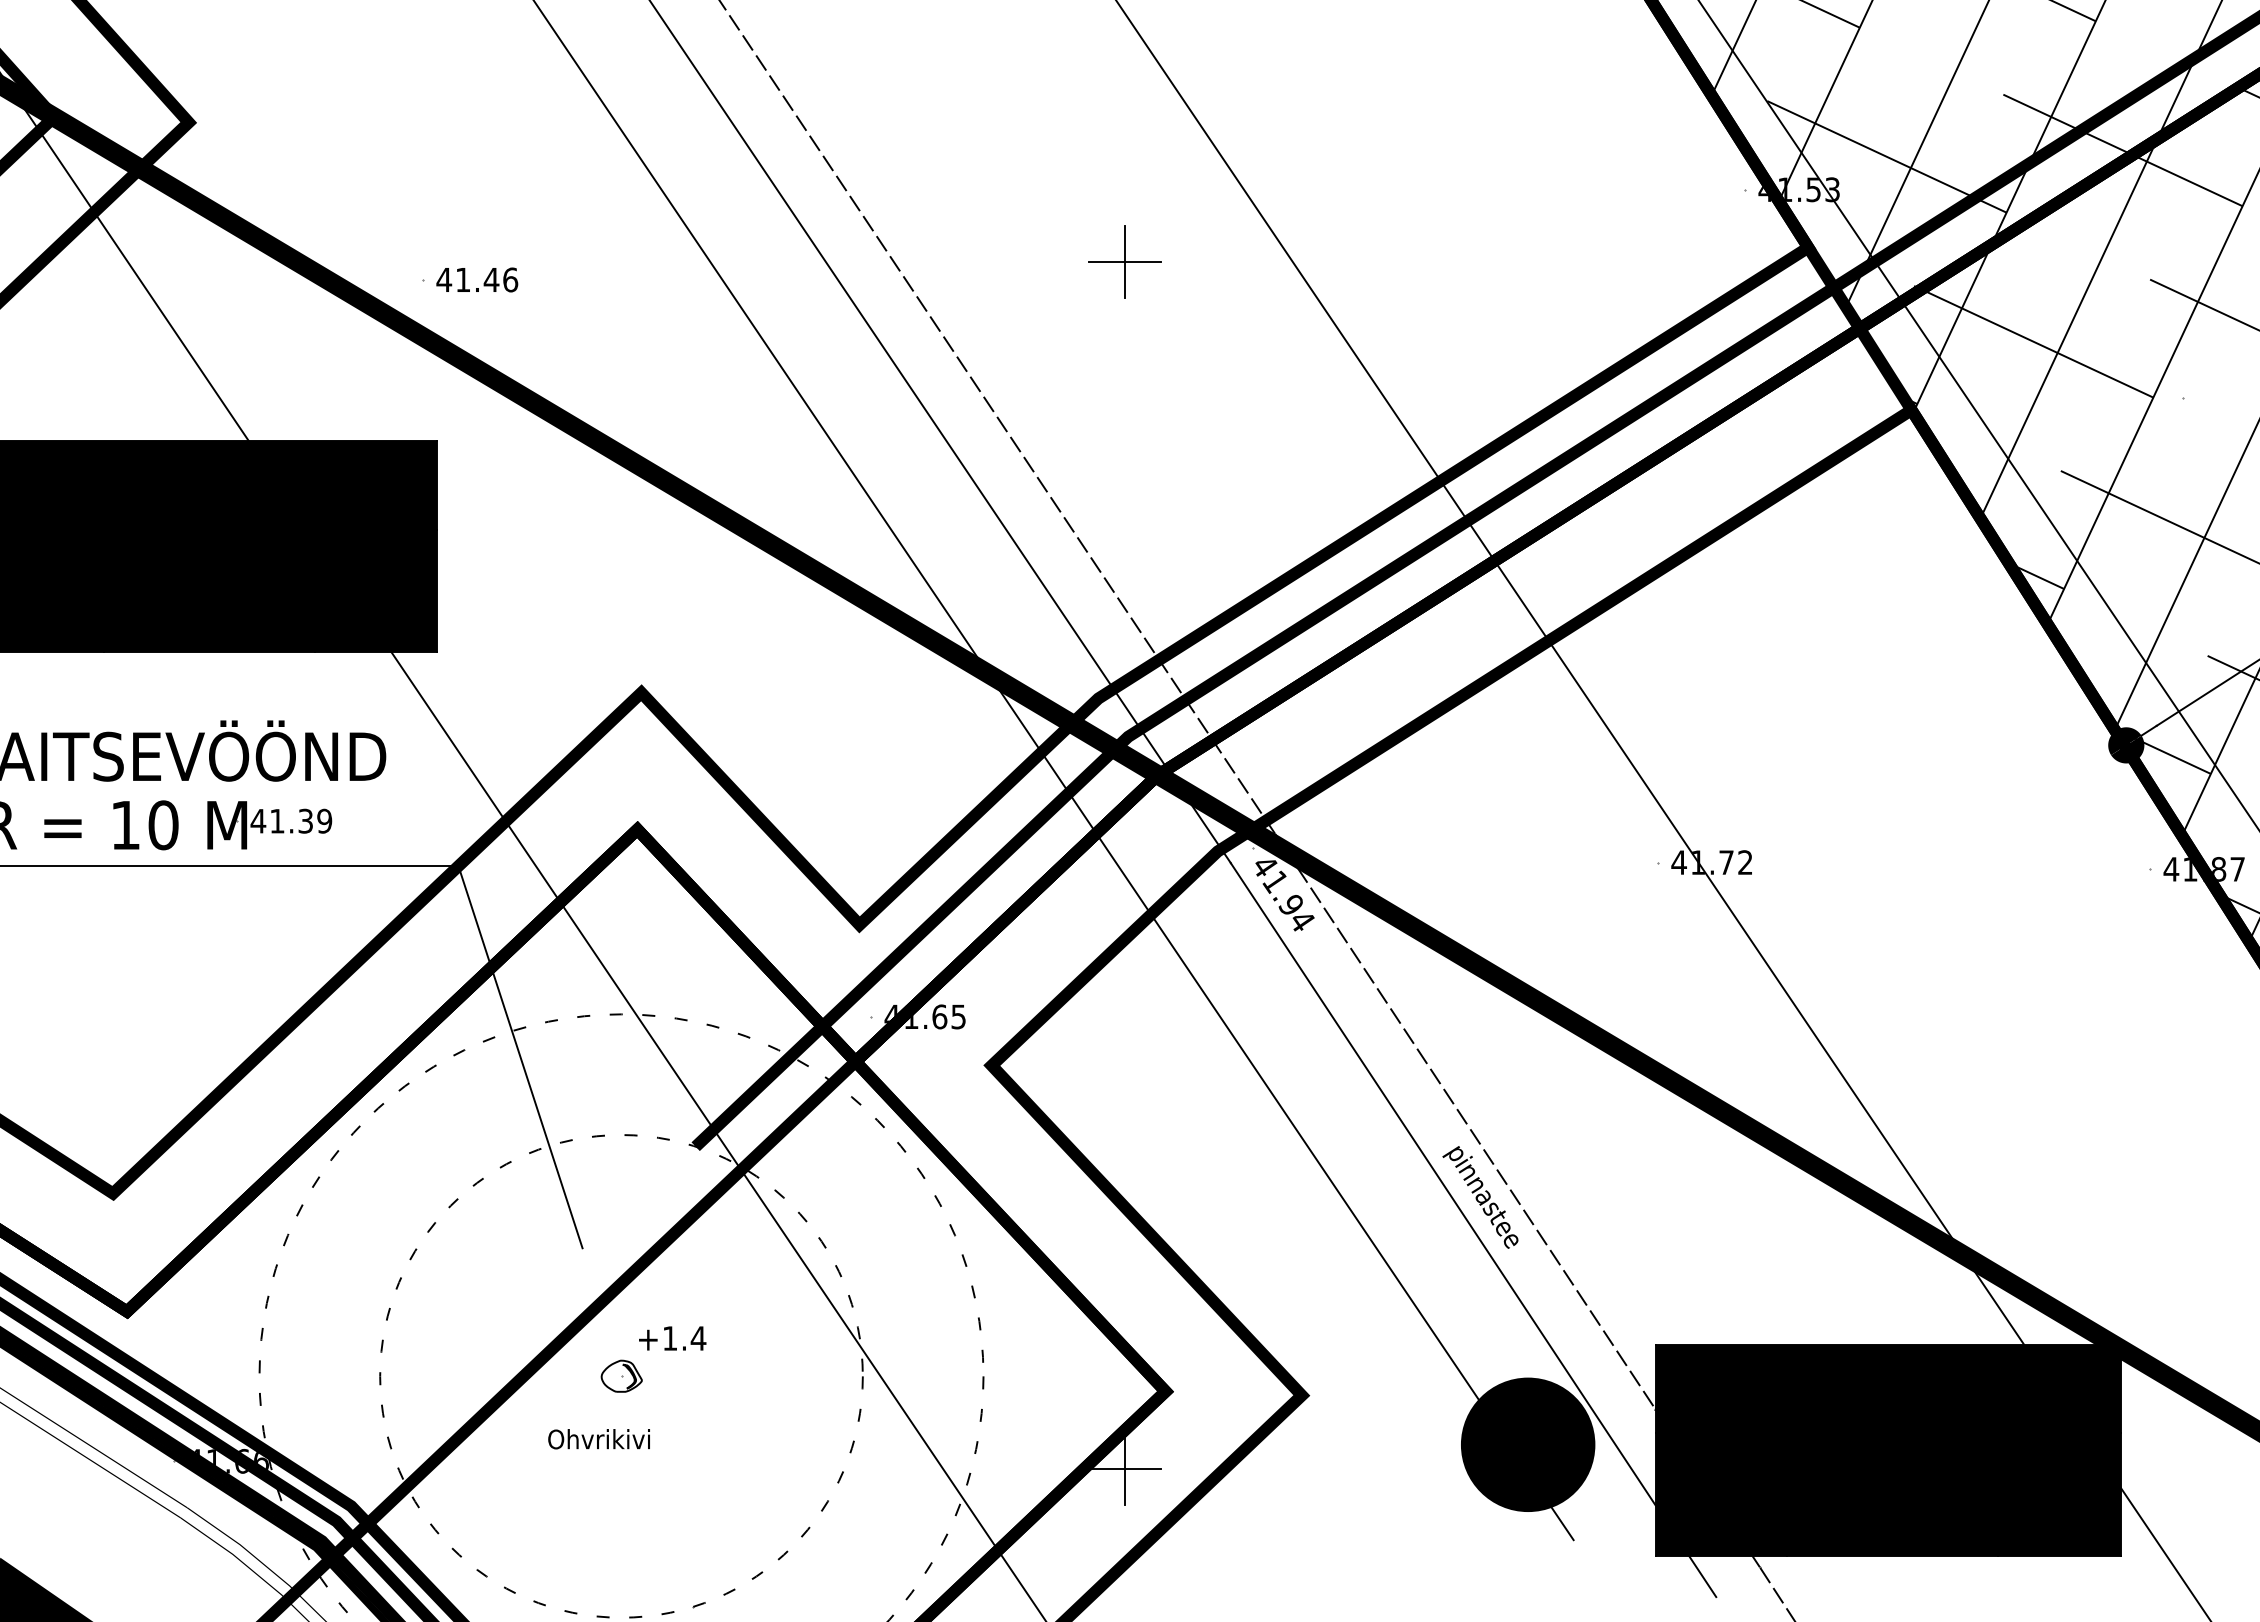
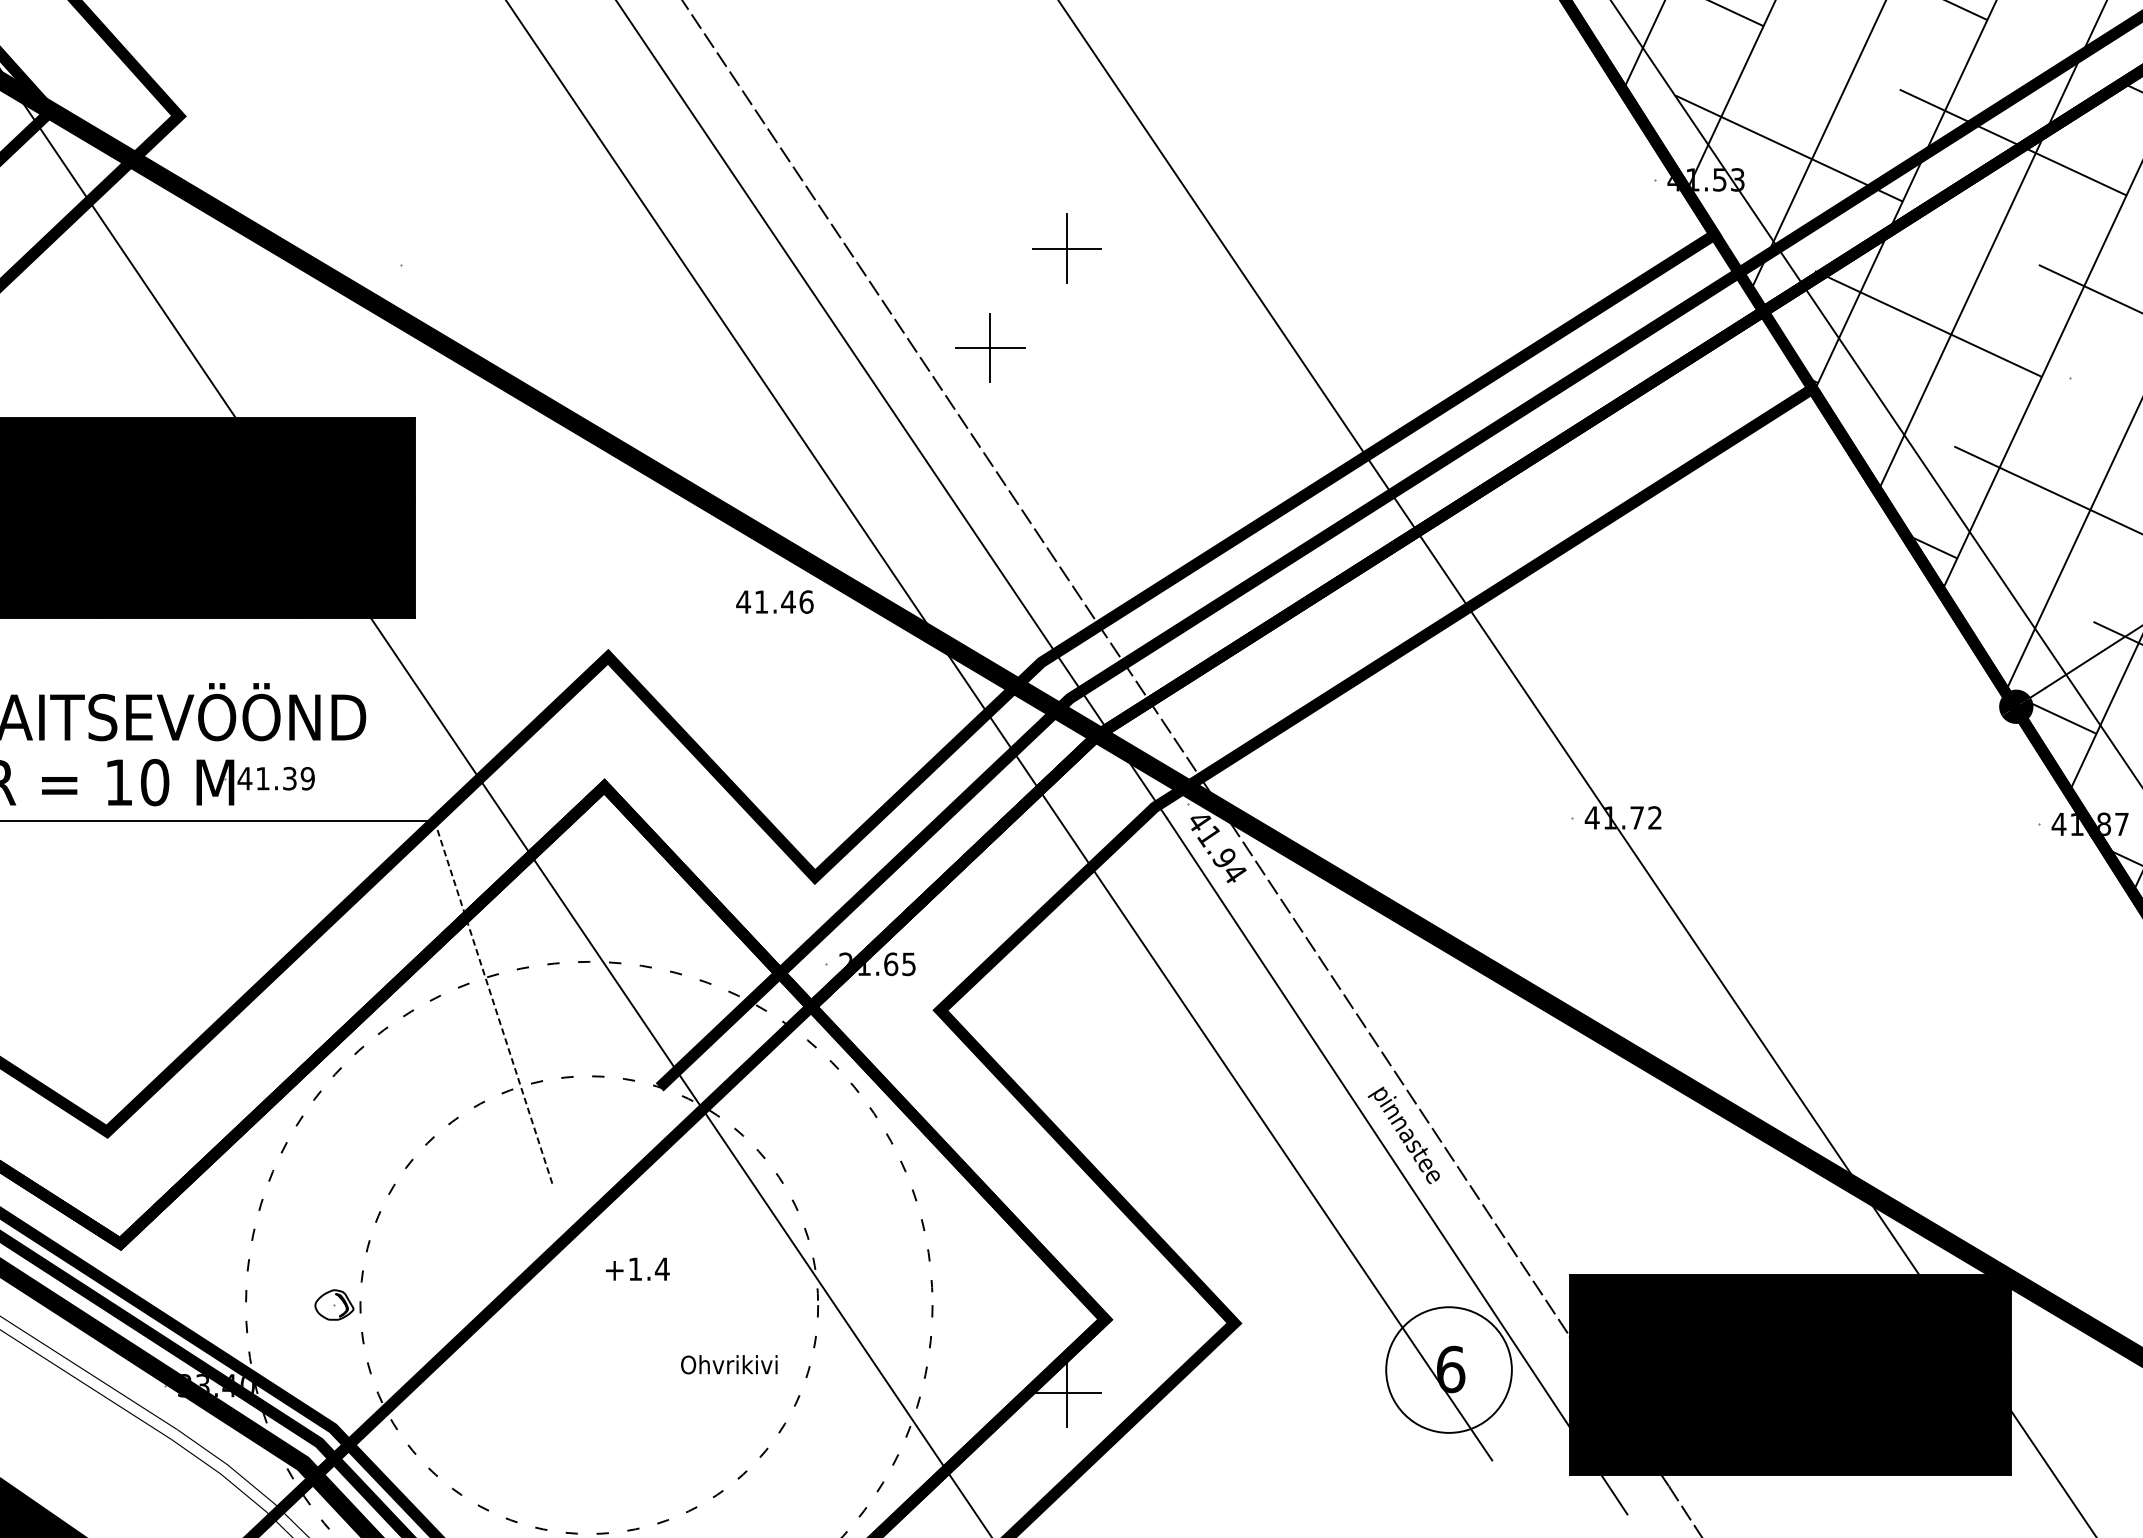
text: (477, 279) -> (775, 601), moved
part: (1043, 366) -> (989, 347), added
text: (891, 1013) -> (845, 961), 41.65 -> 21.65
line: (520, 1057) -> (493, 1002), solid -> dashed
part: (621, 1375) -> (334, 1304), moved
text: (598, 1439) -> (728, 1365), moved
fill: (1527, 1444) -> (1448, 1369), removed
text: (228, 1460) -> (216, 1384), 41.66 -> 33.40

